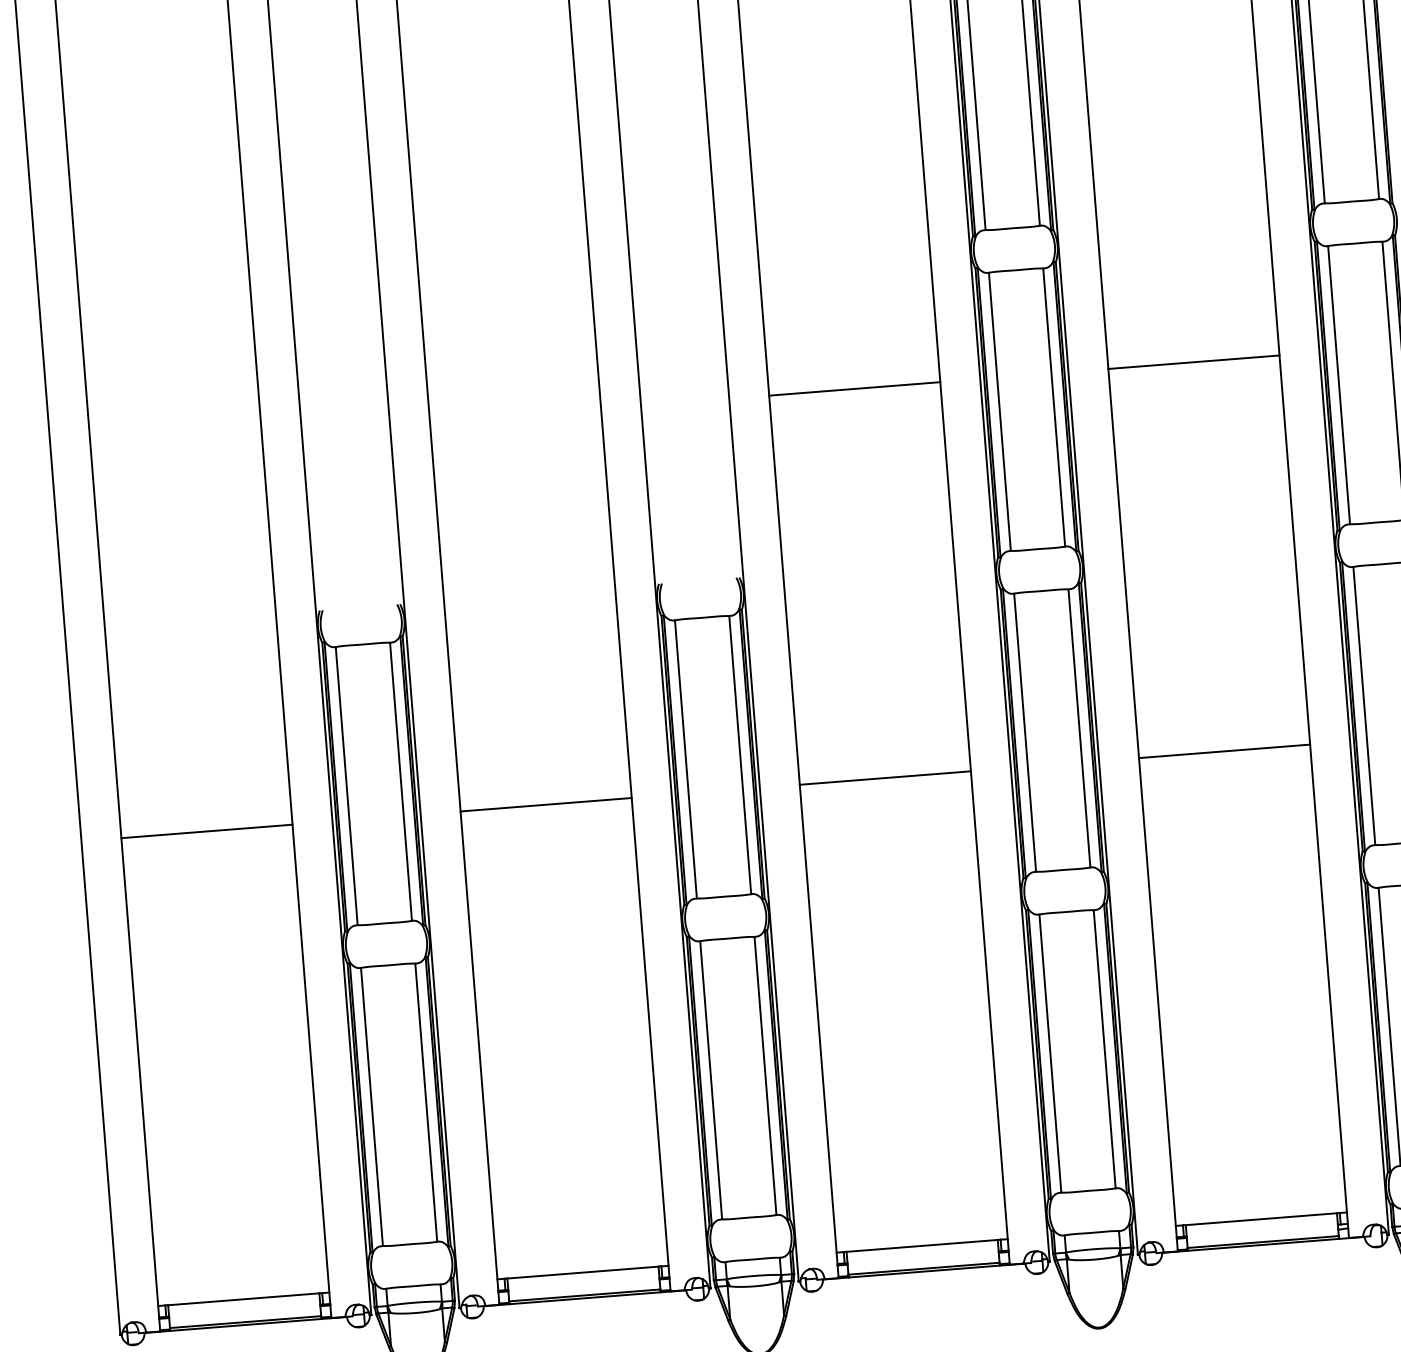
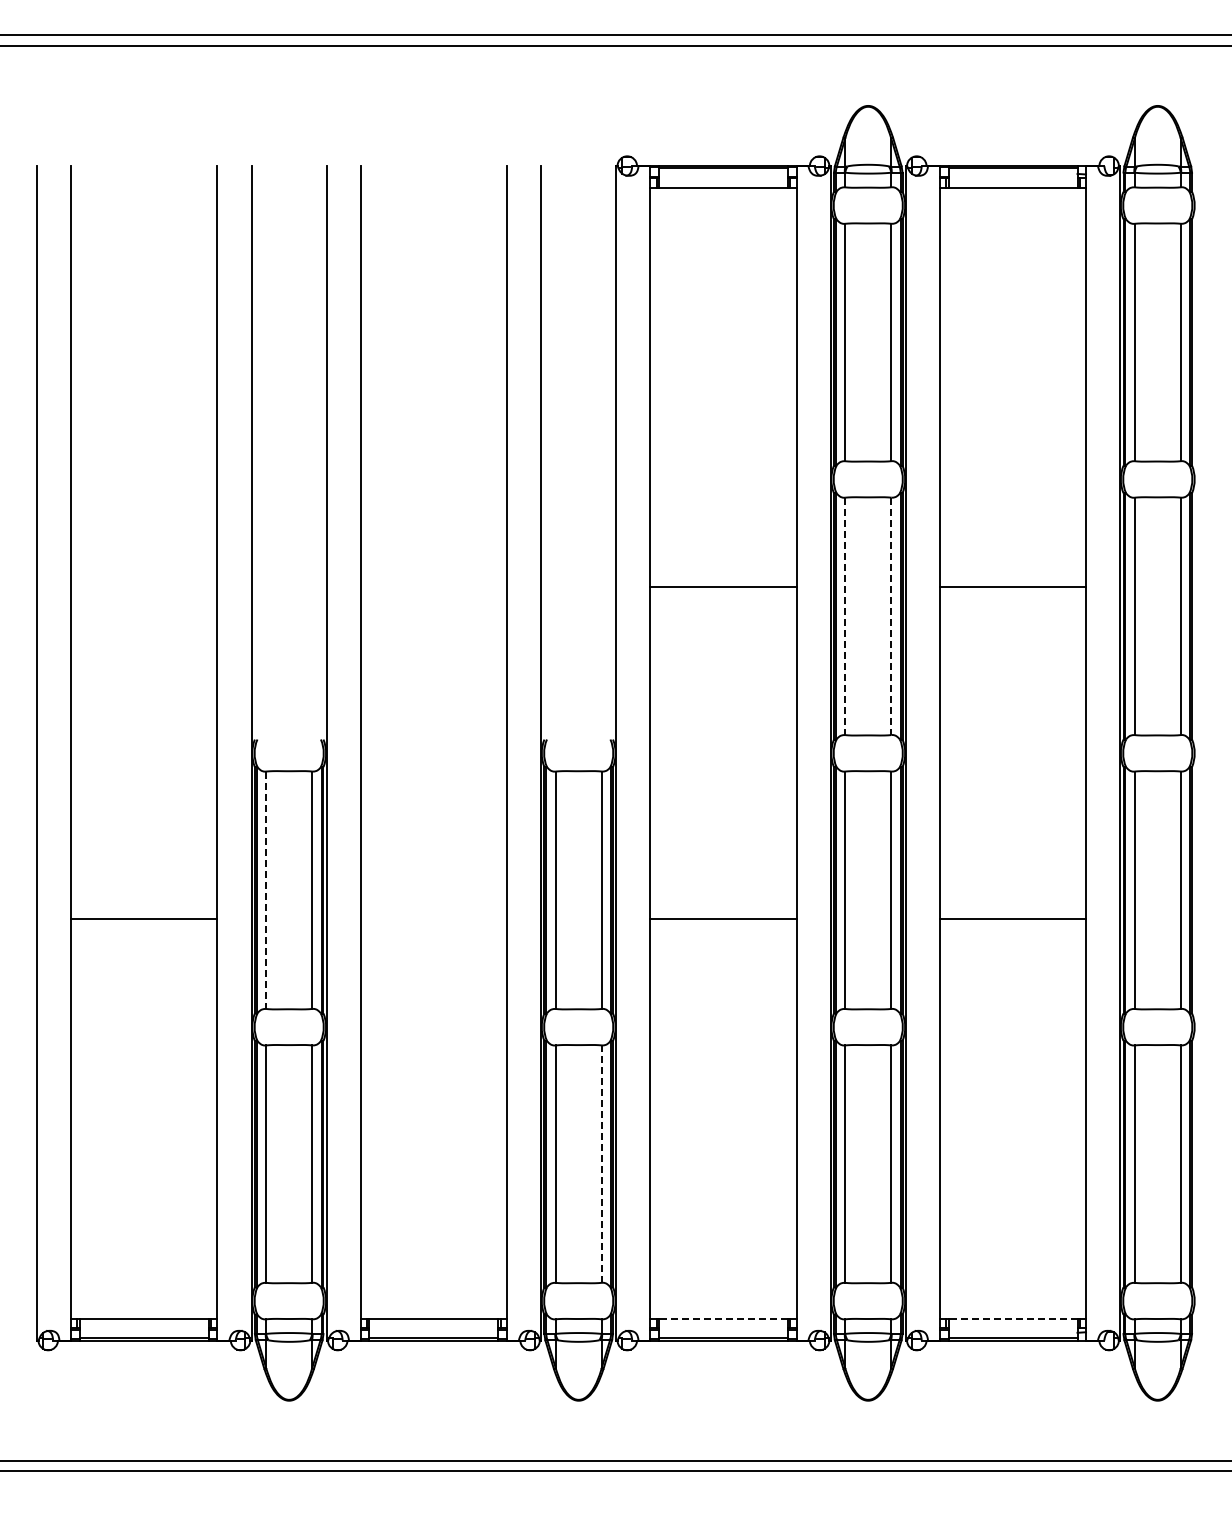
line: (1054, 407) -> (891, 616), solid -> dashed
line: (1000, 411) -> (845, 616), solid -> dashed
line: (347, 786) -> (266, 890), solid -> dashed
line: (545, 804) -> (433, 919), removed
line: (765, 1076) -> (601, 1164), solid -> dashed
line: (1261, 1218) -> (1013, 1318), solid -> dashed
line: (922, 1245) -> (723, 1318), solid -> dashed

